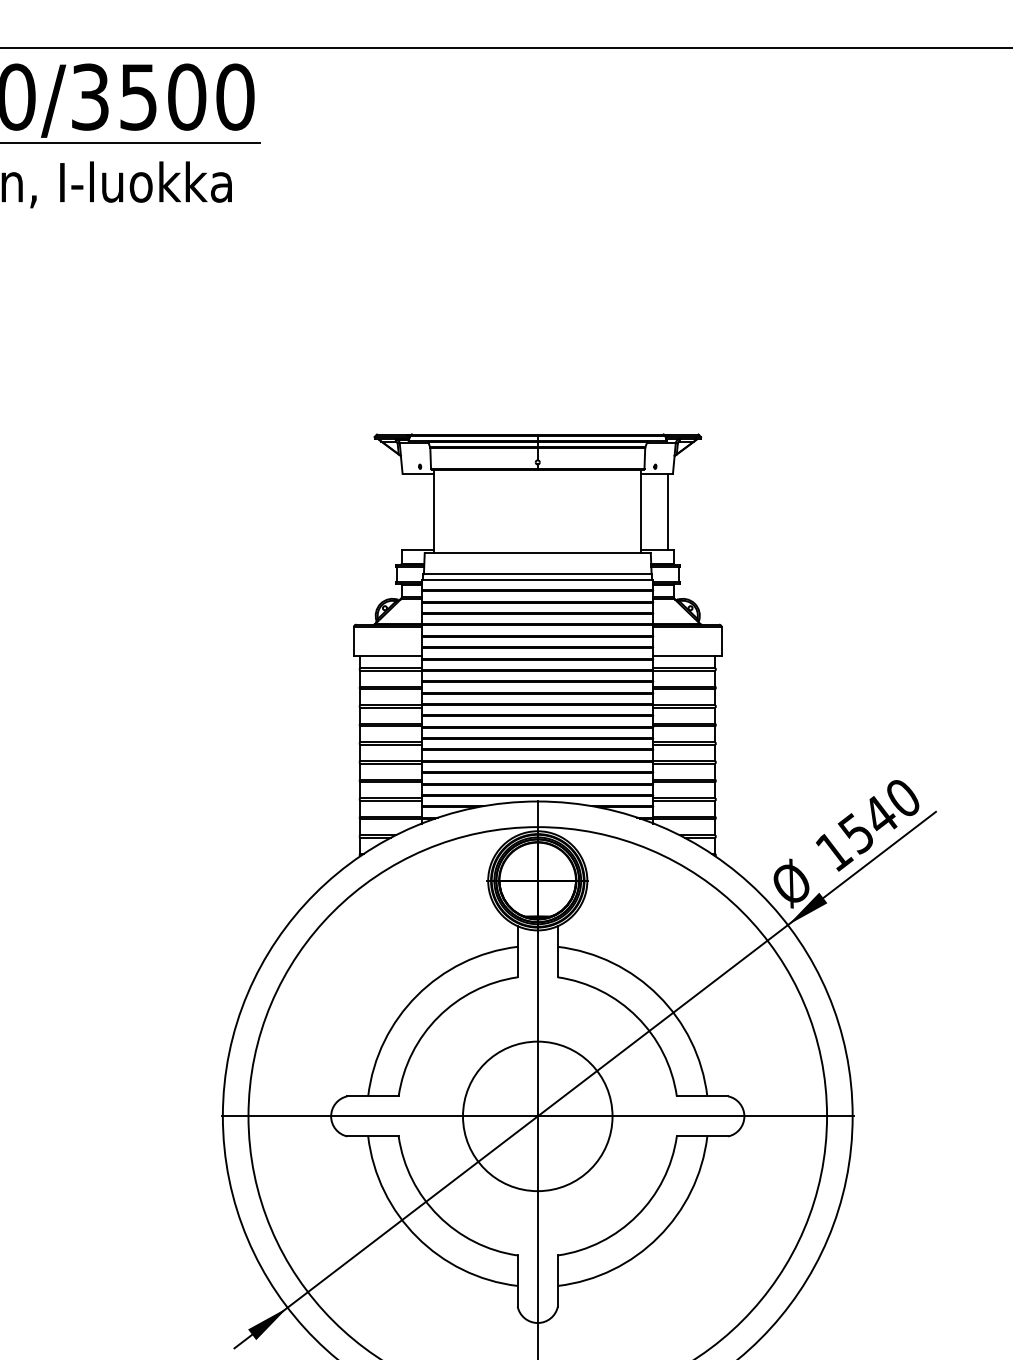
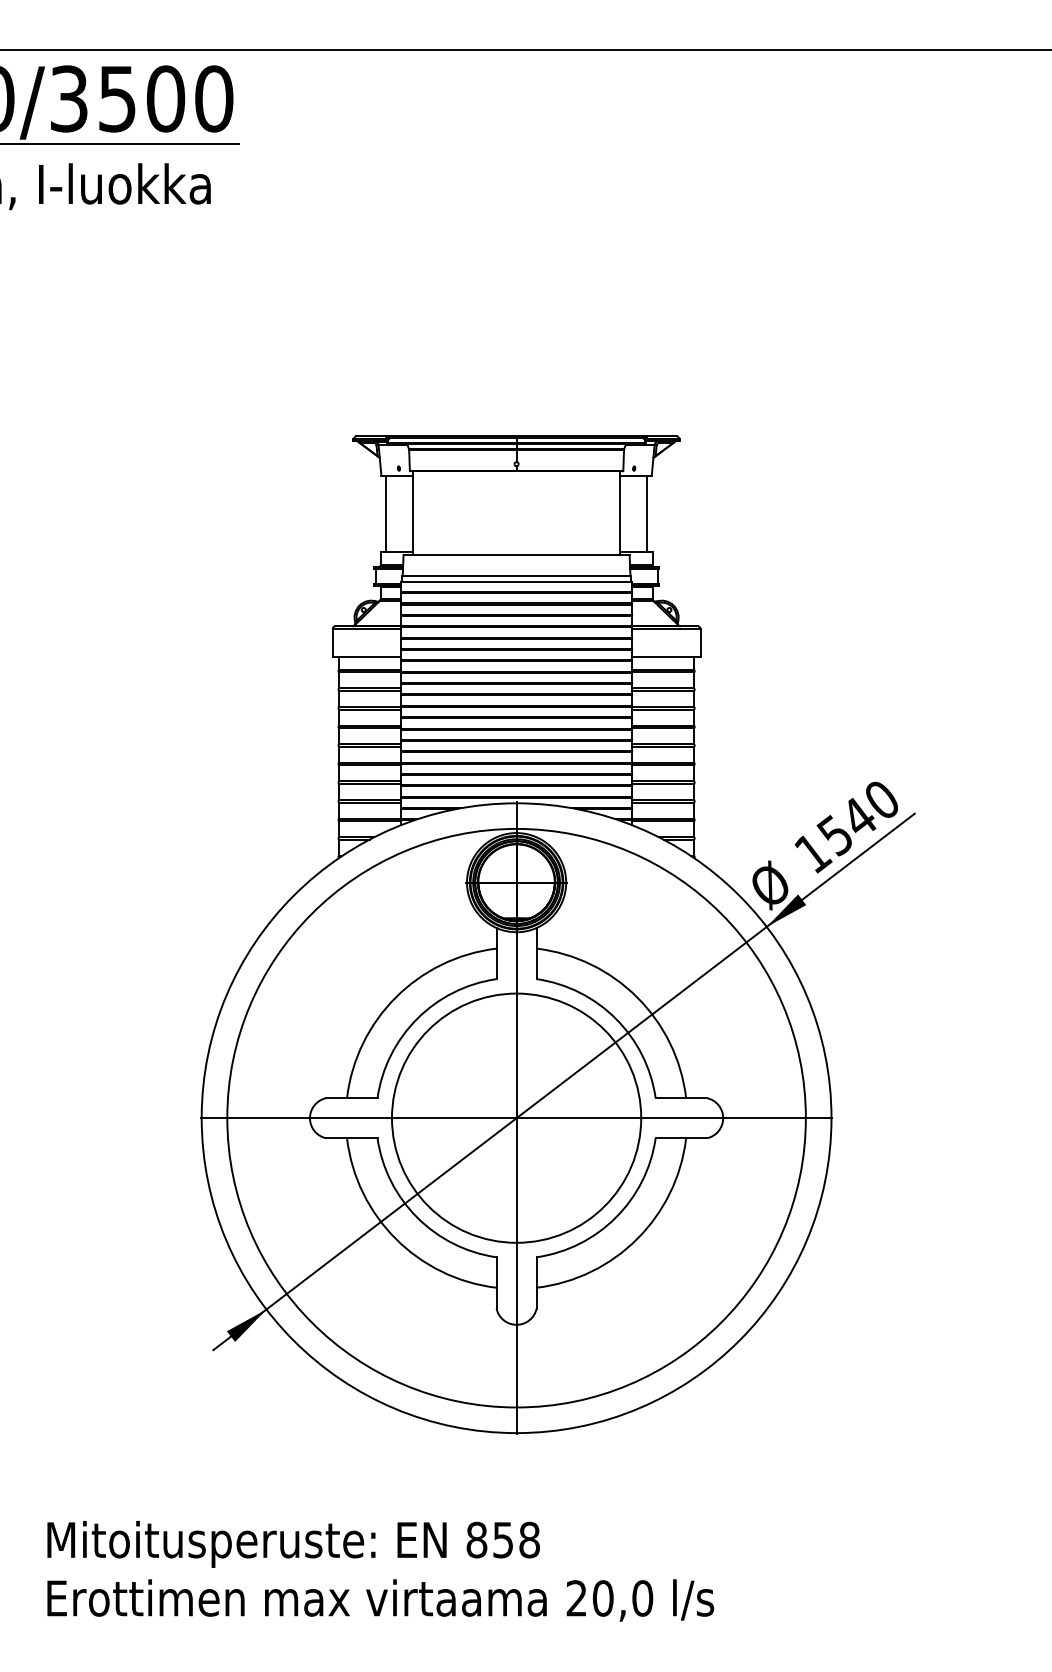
line: (407, 511) -> (386, 513), added
circle: (537, 1115) -> (516, 1117), size x1.67

